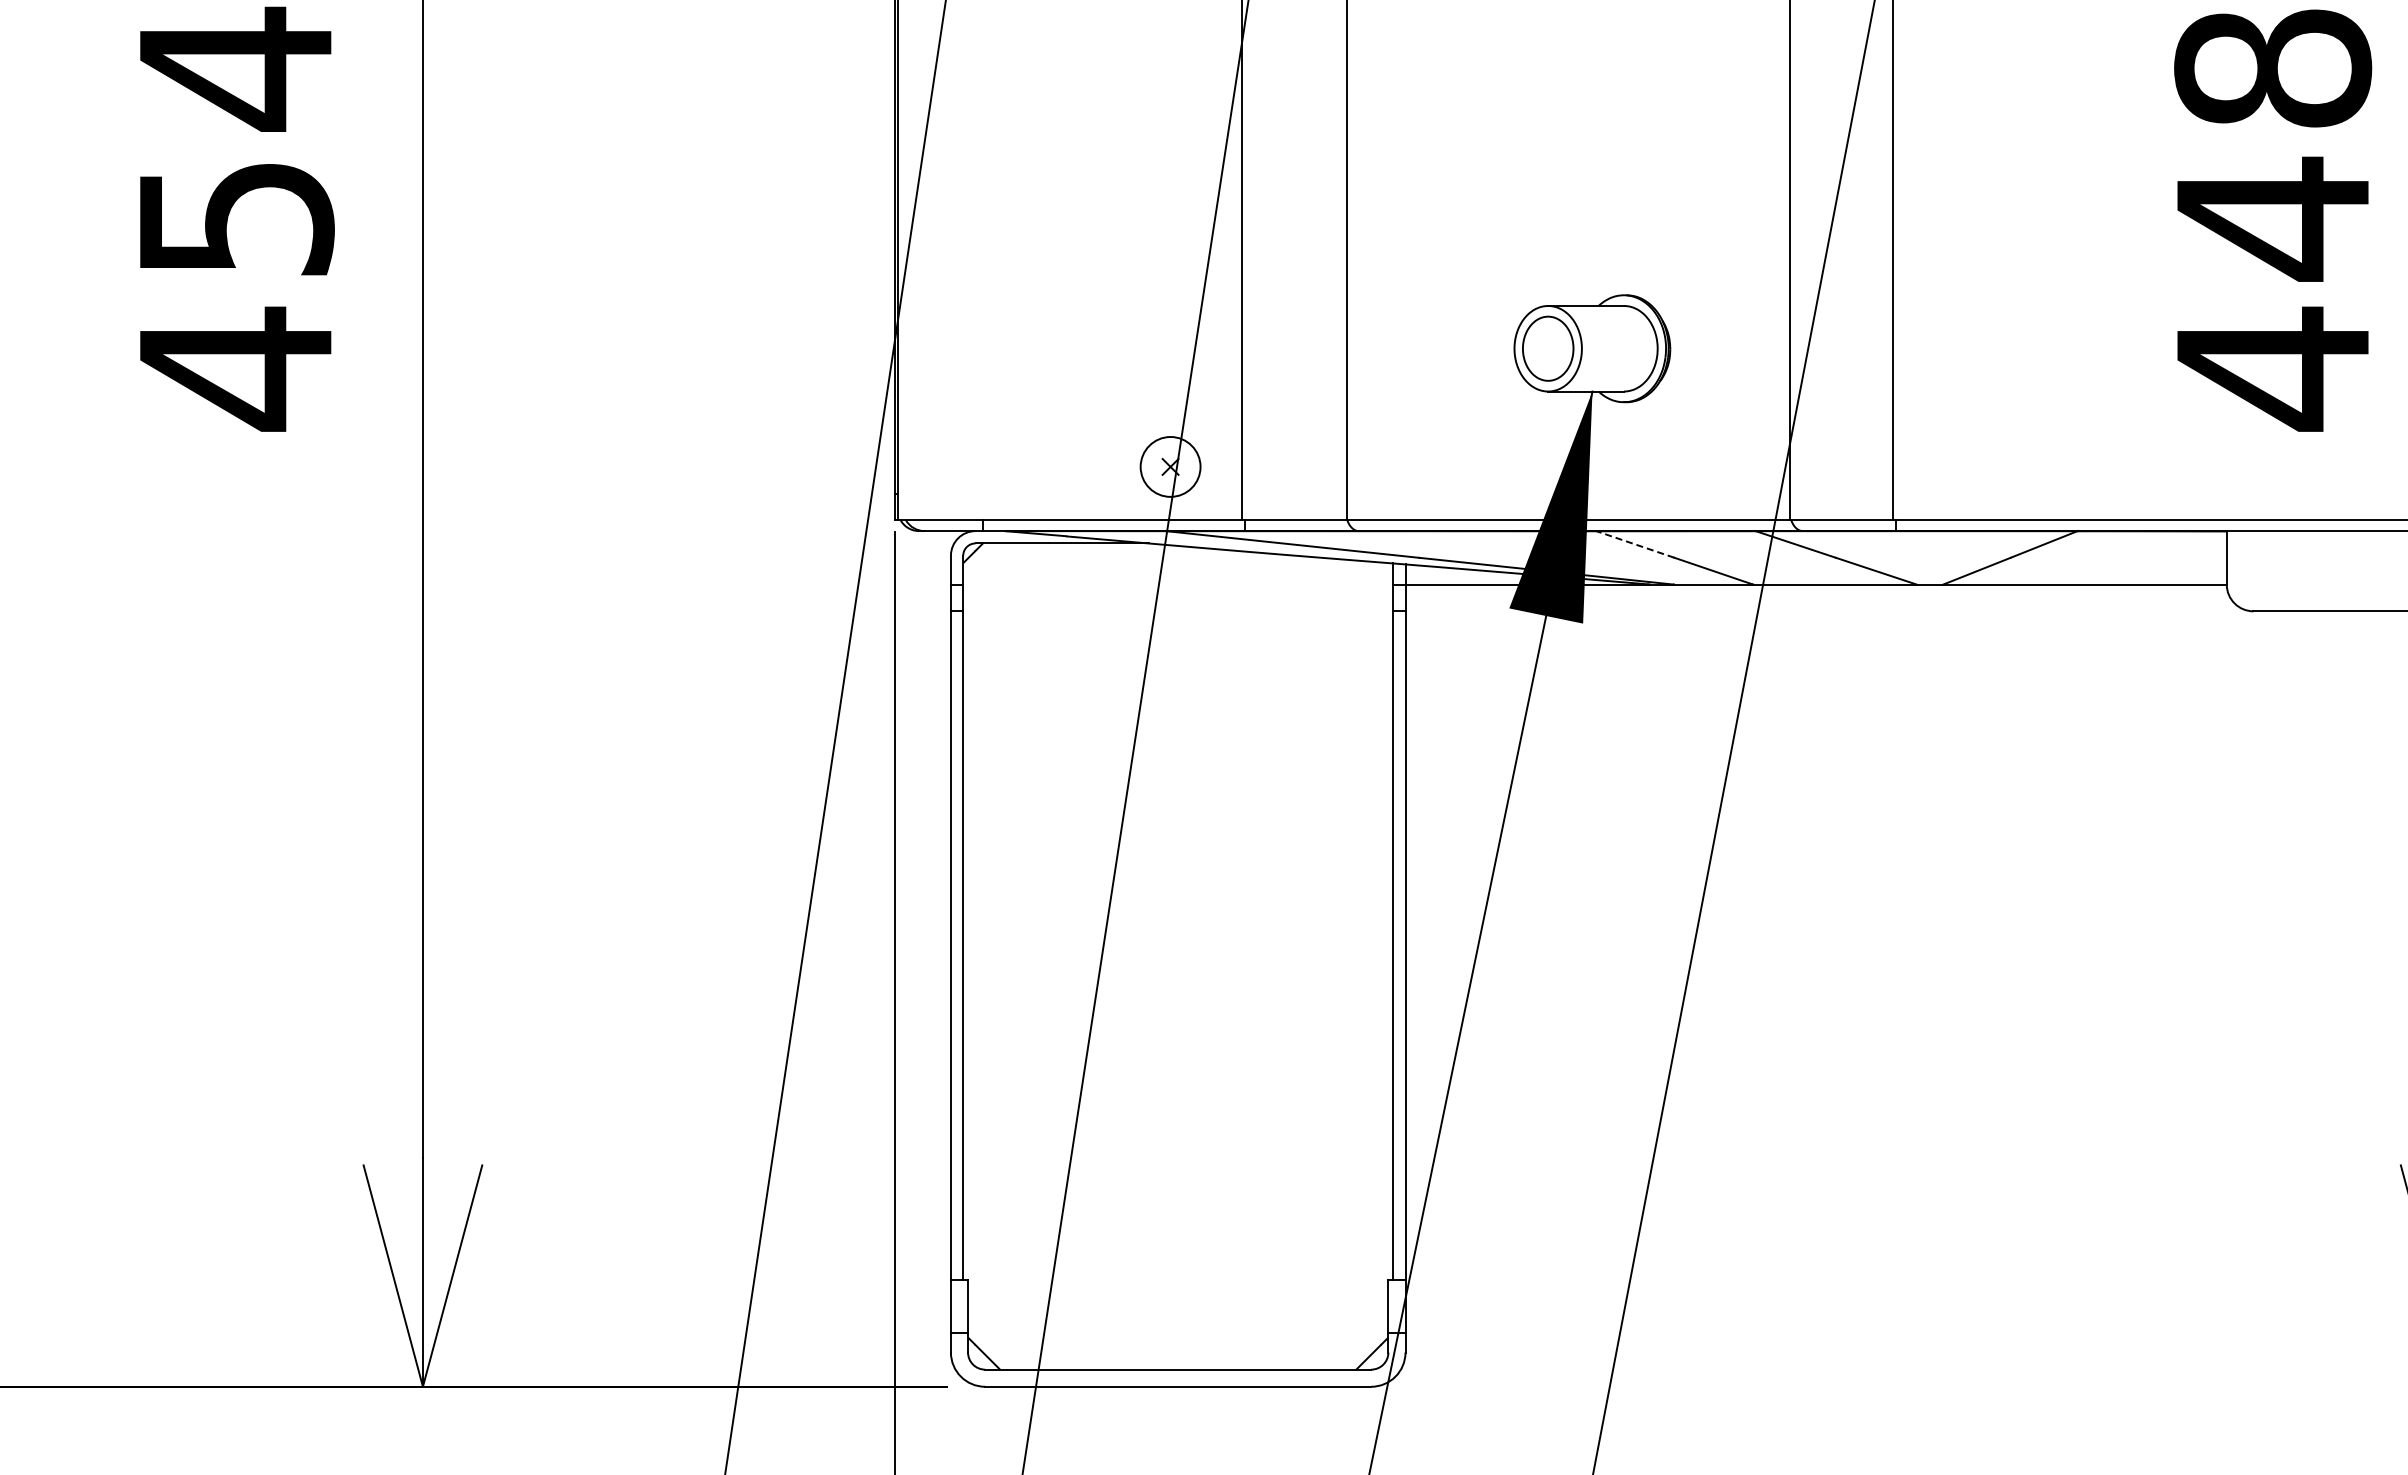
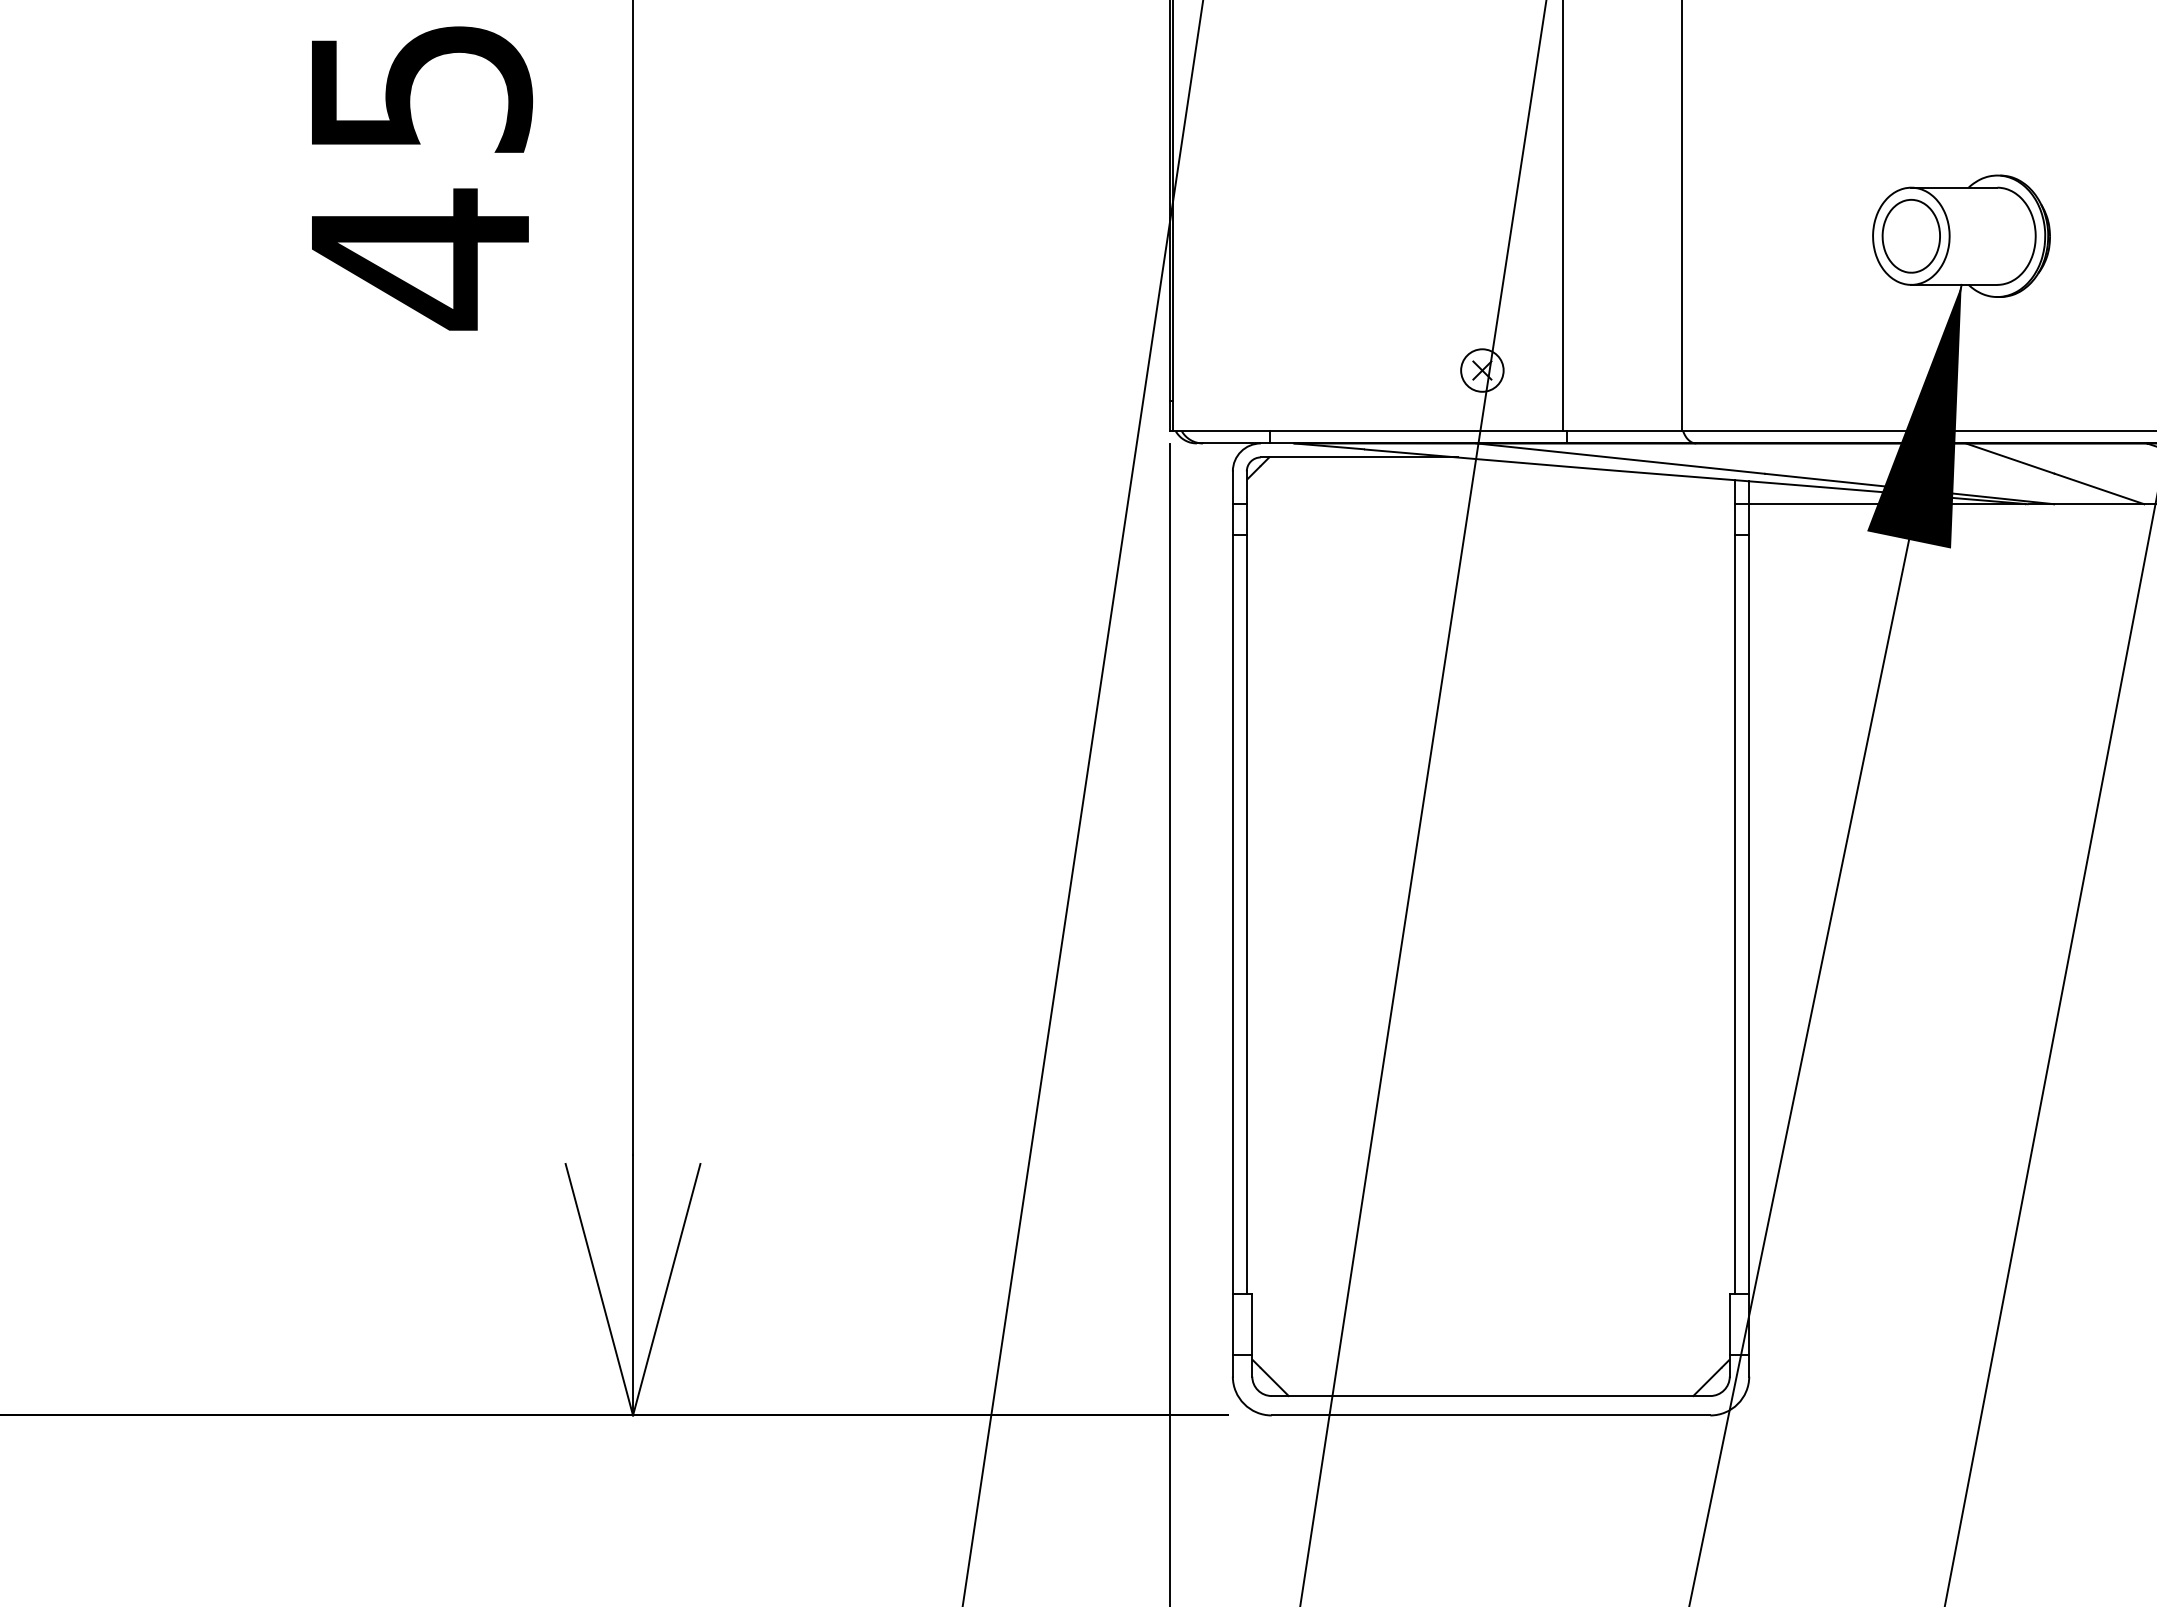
circle: (1170, 466) -> (1482, 370), size x0.62
line: (1634, 544) -> (2009, 458), dashed -> solid

